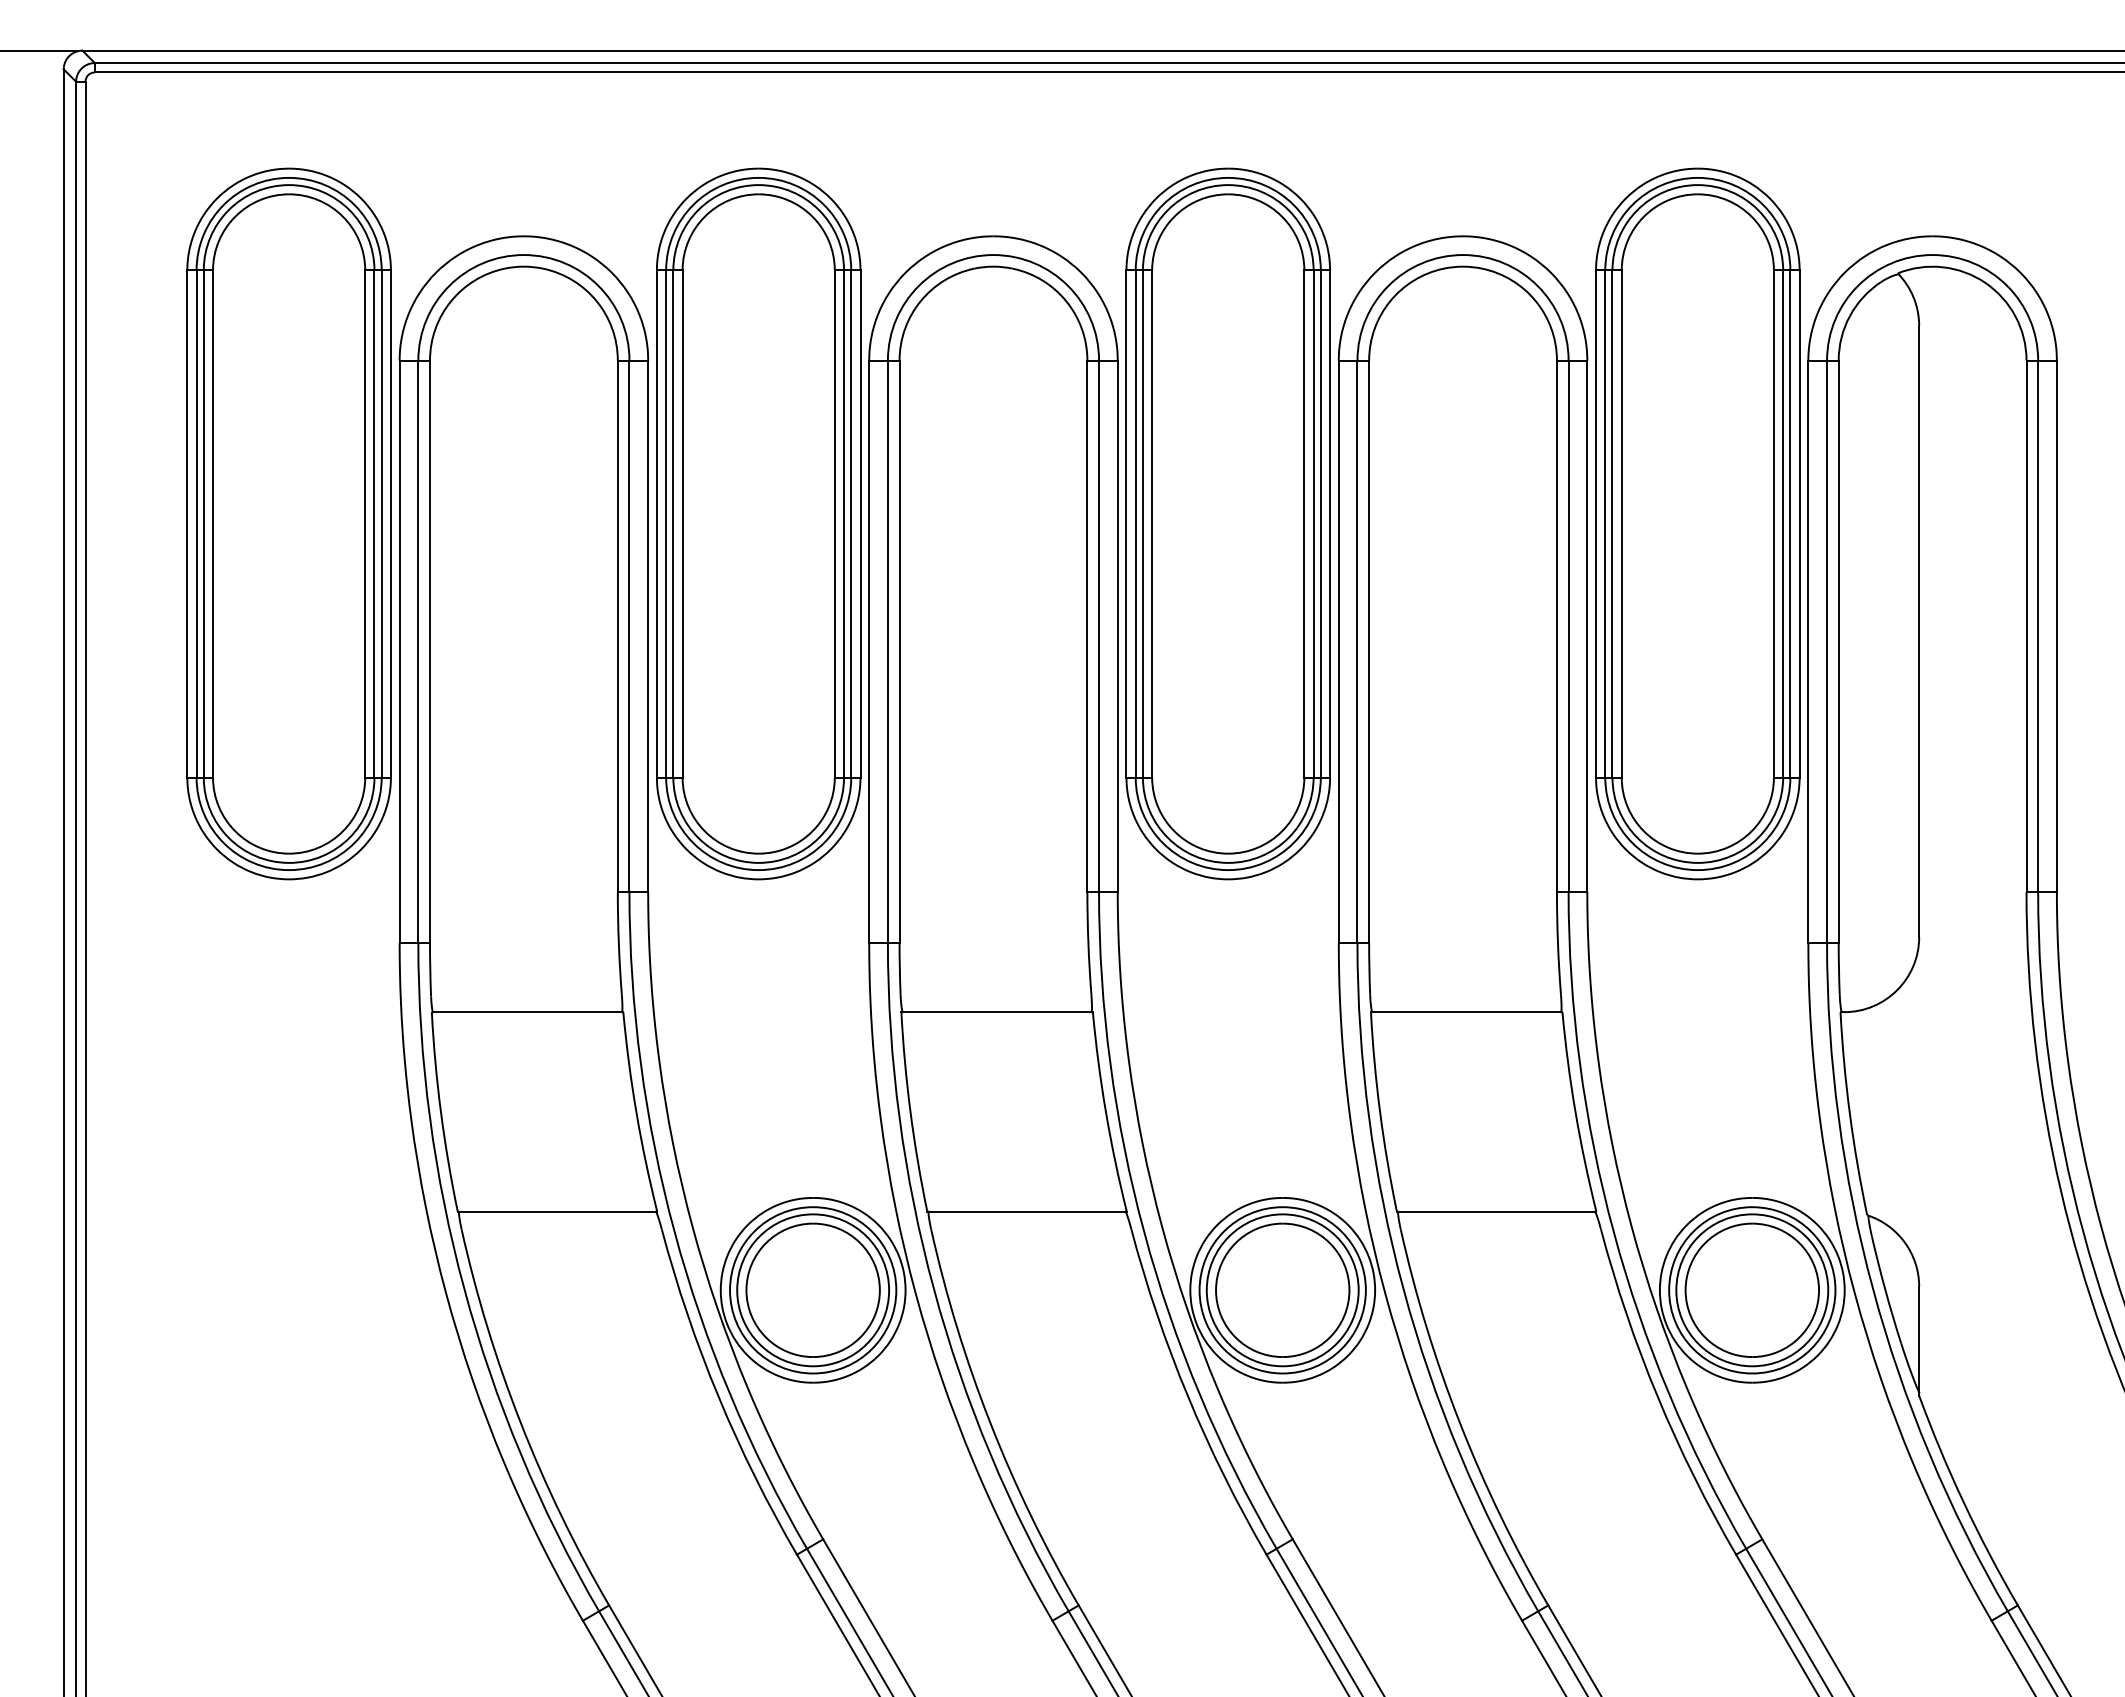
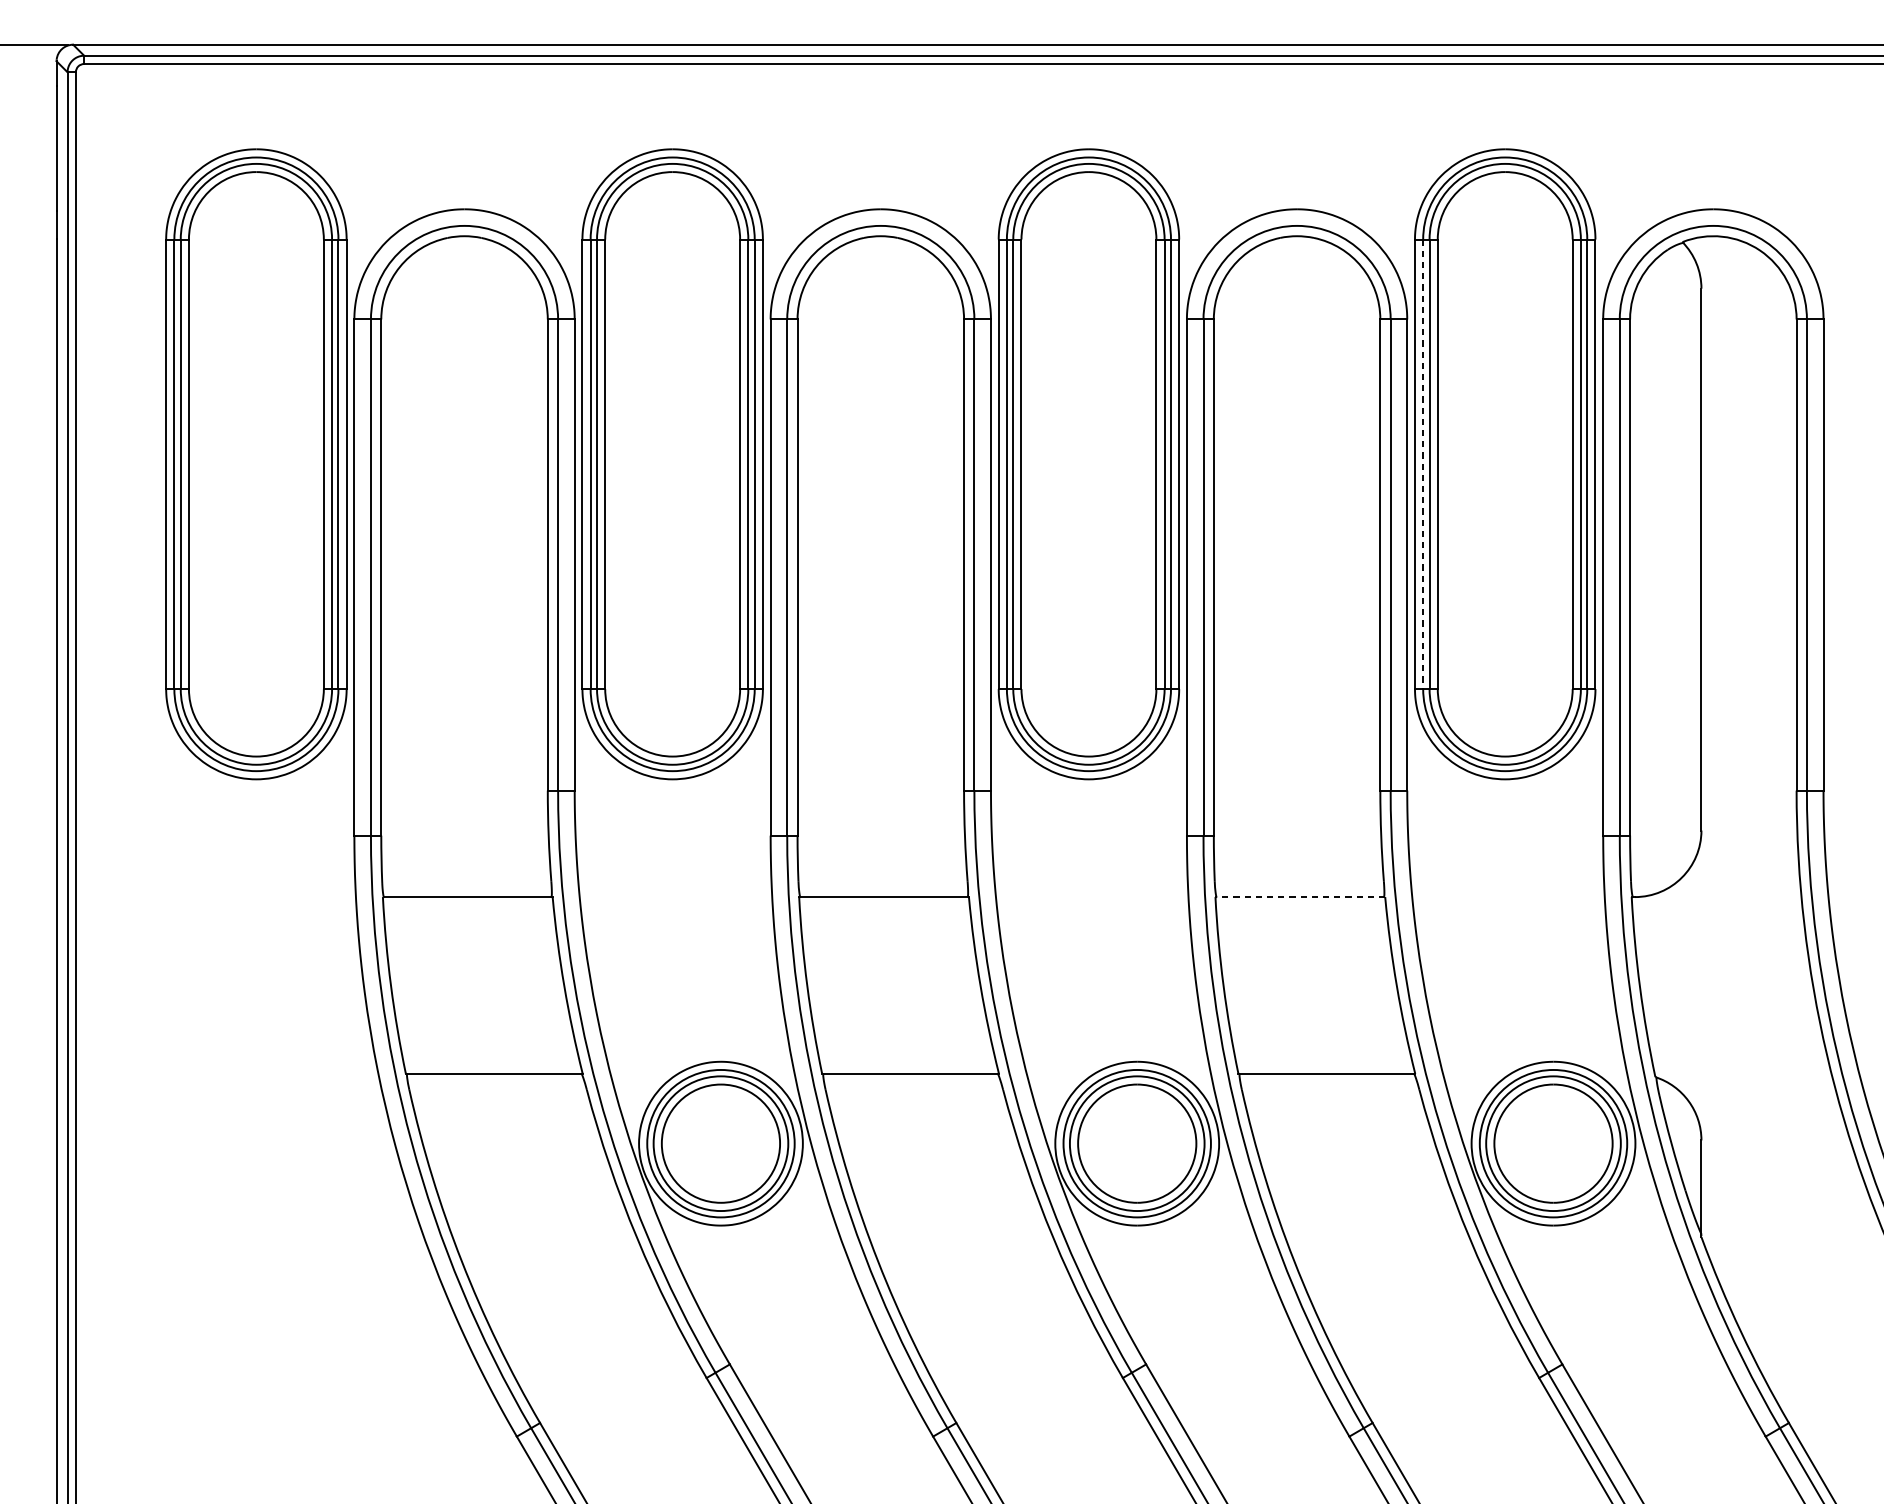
line: (1605, 524) -> (1423, 464), solid -> dashed
line: (1466, 1012) -> (1300, 897), solid -> dashed

